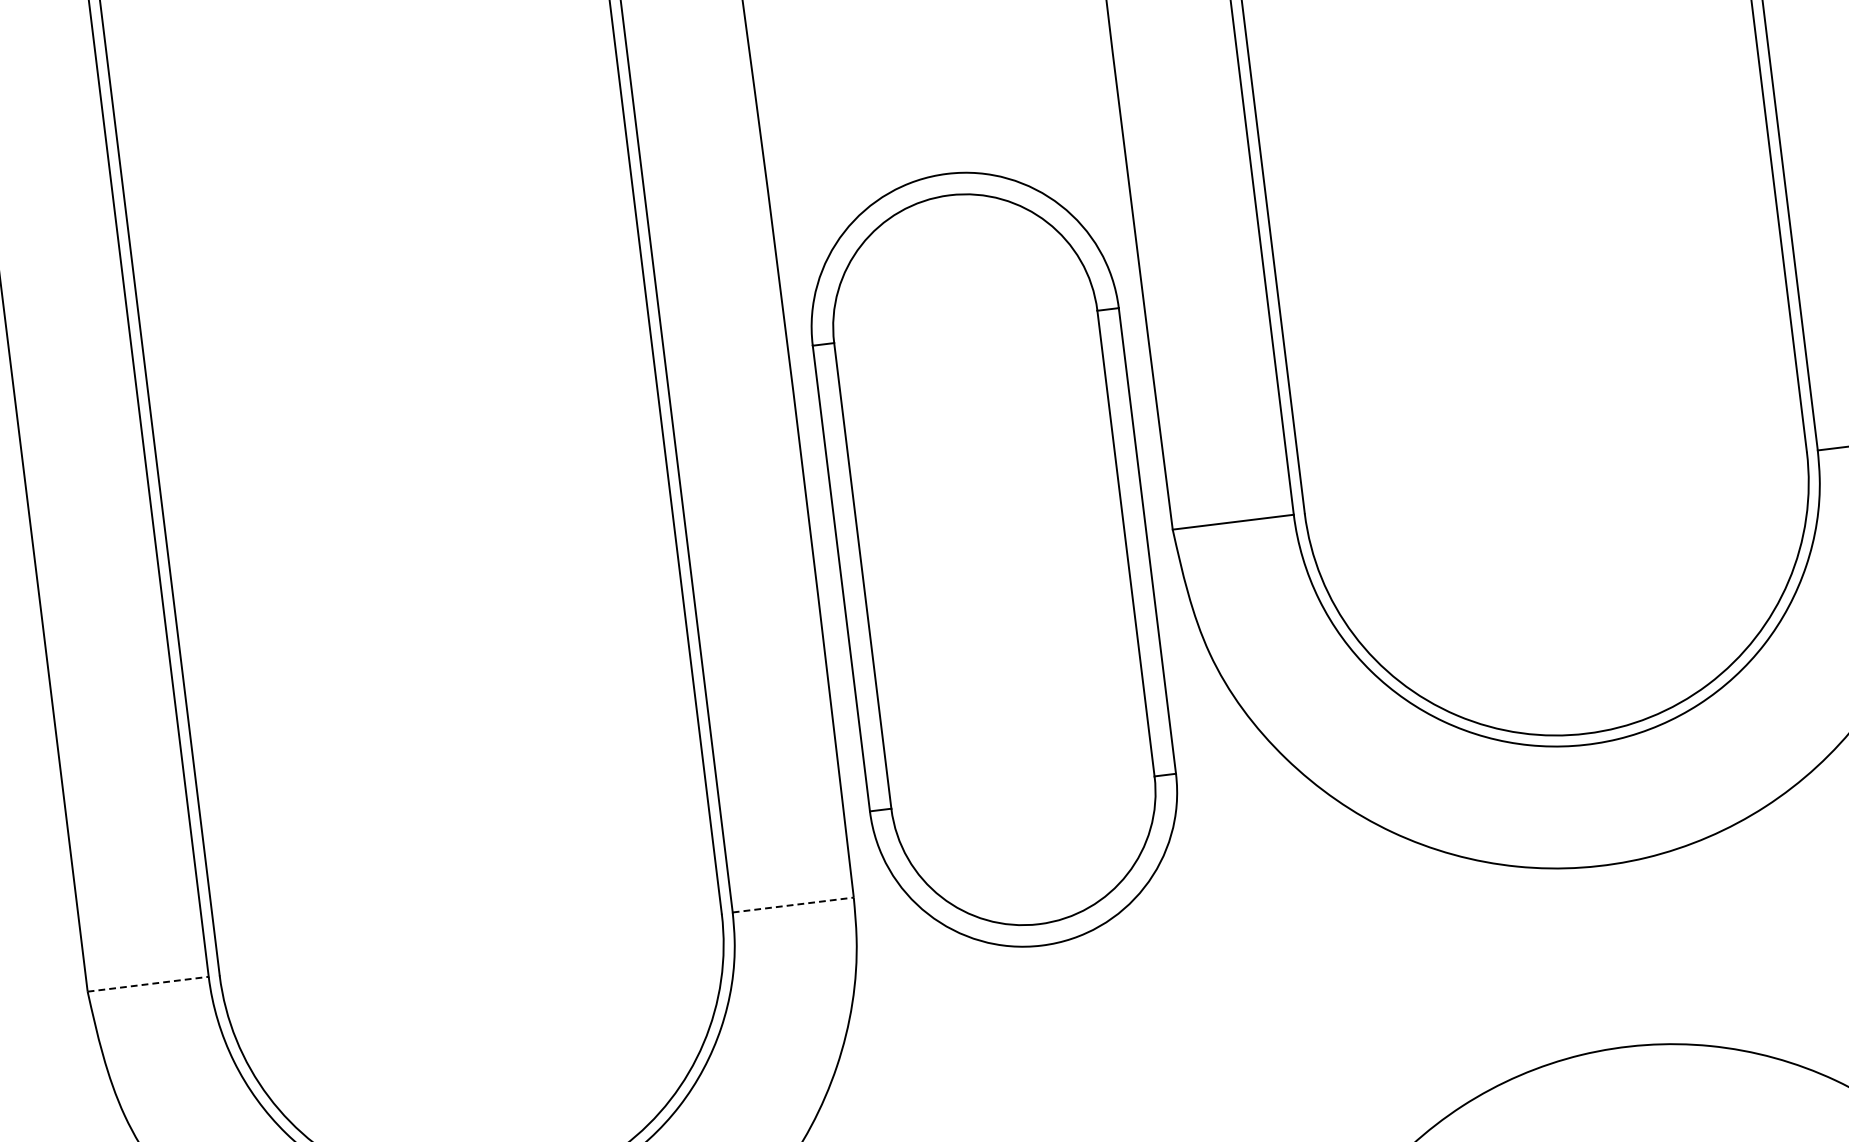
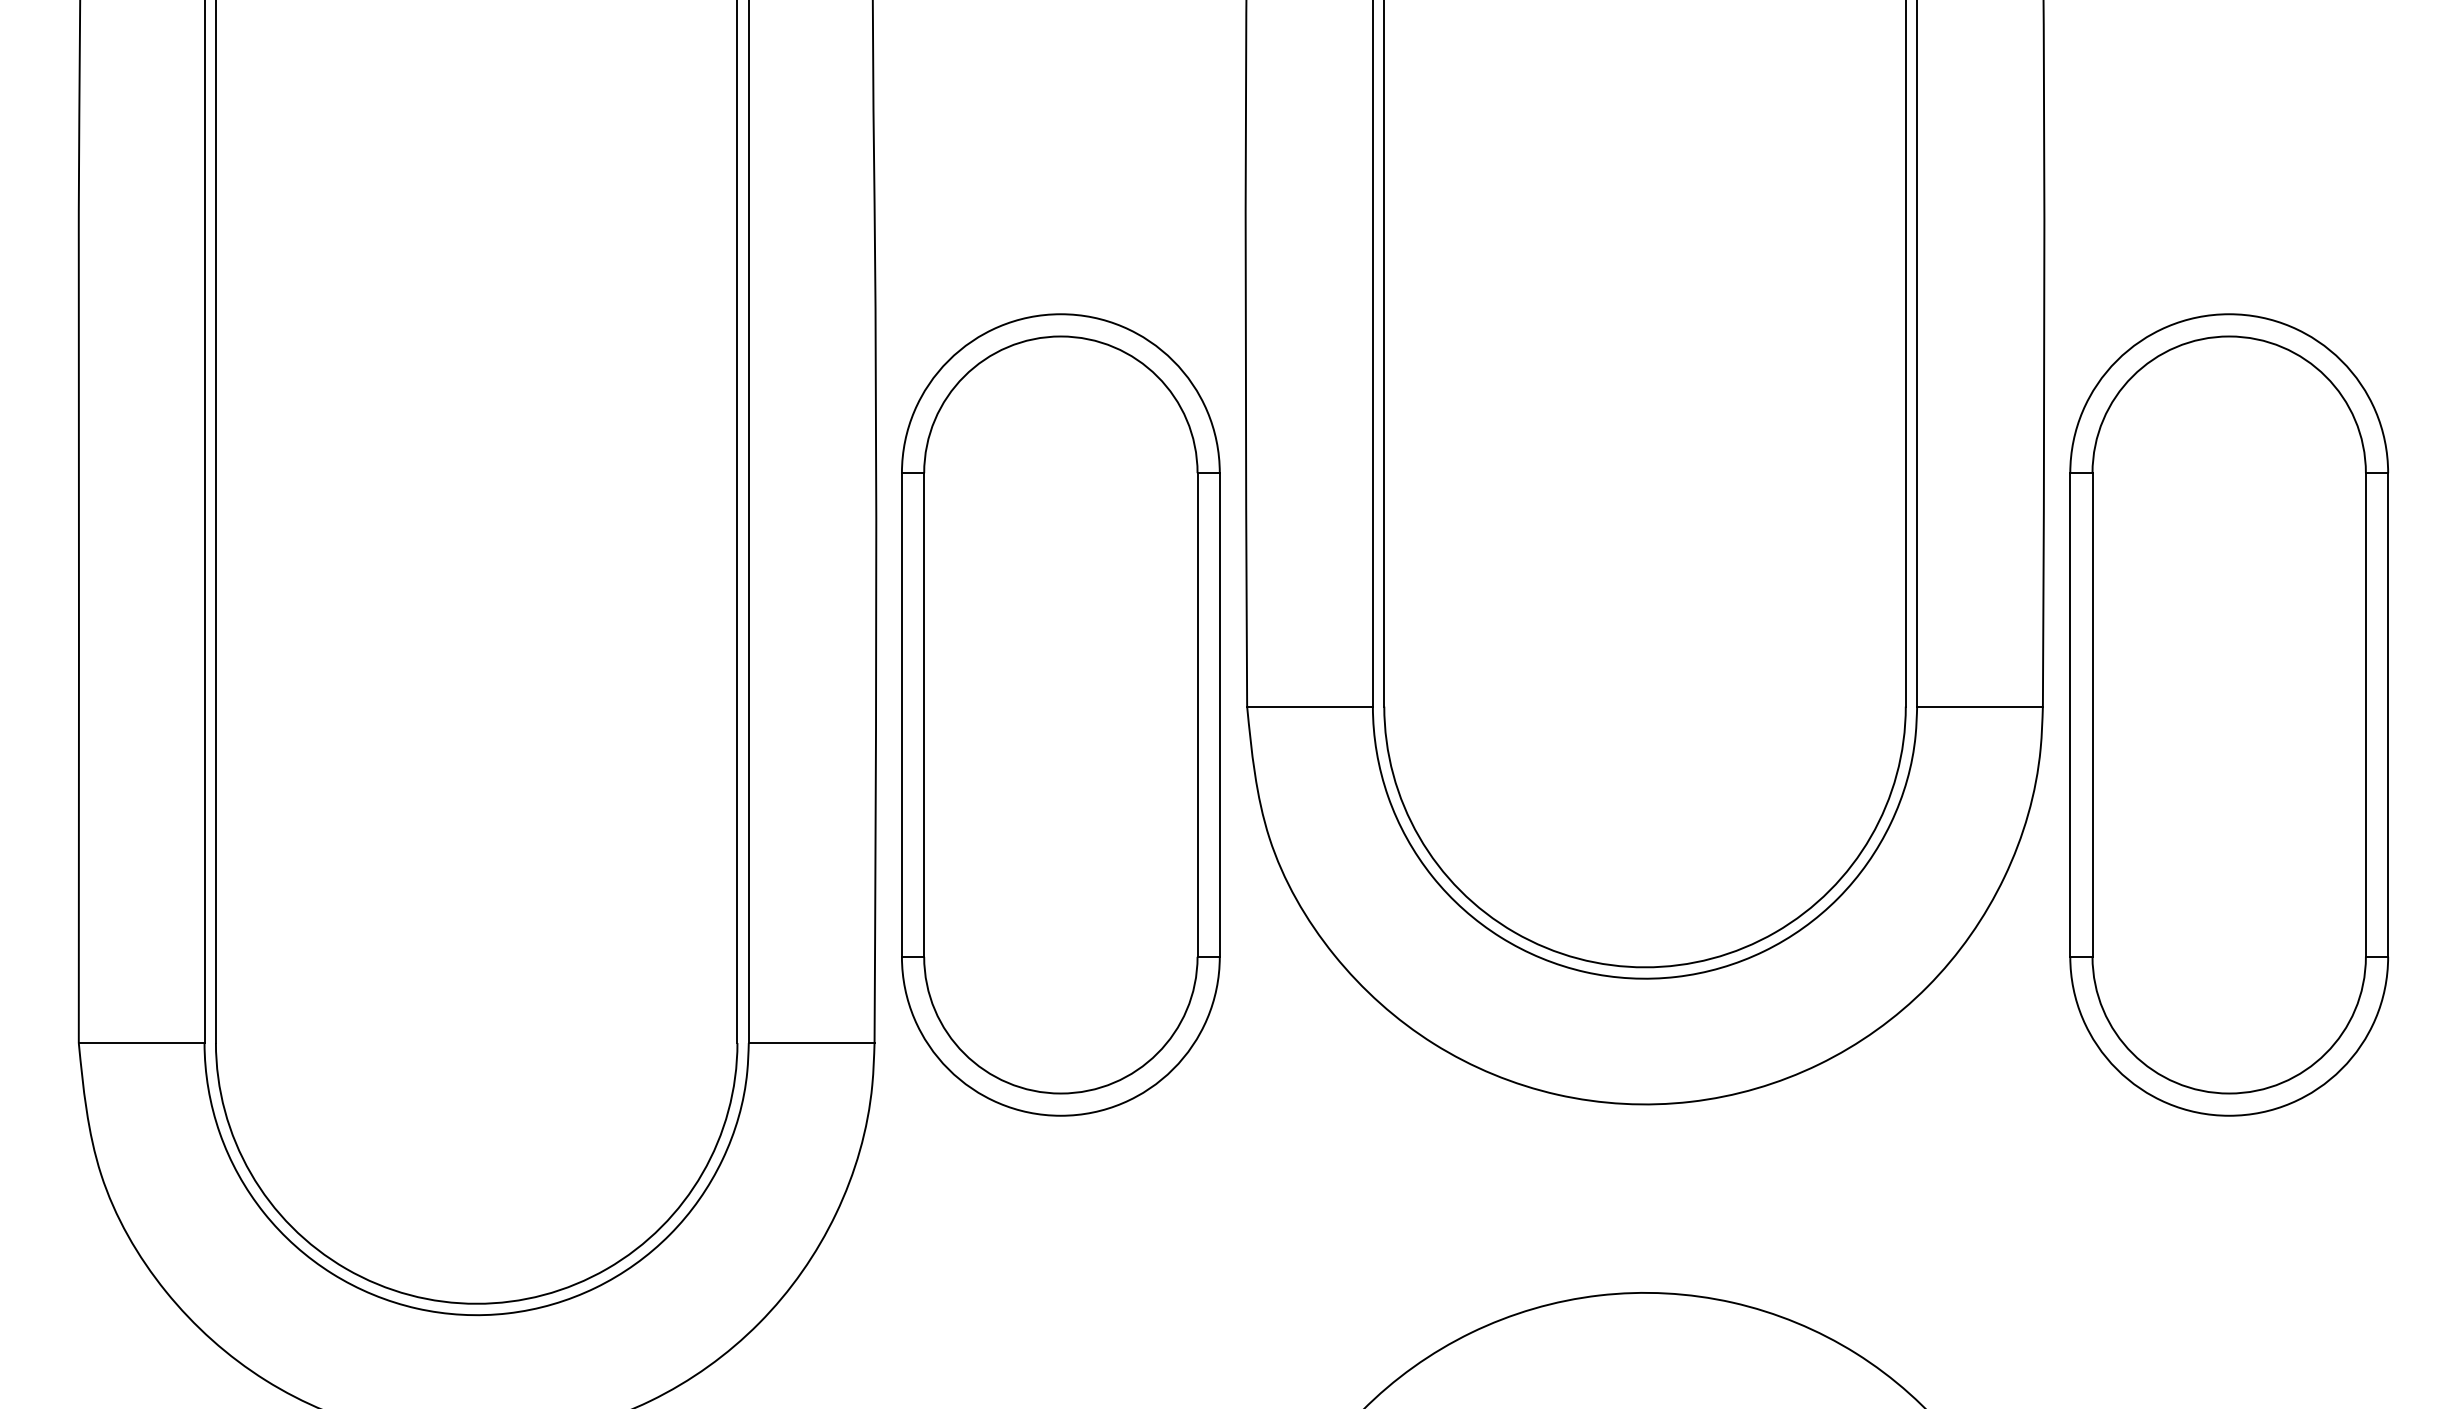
line: (793, 905) -> (811, 1043), dashed -> solid
line: (148, 984) -> (141, 1043), dashed -> solid

